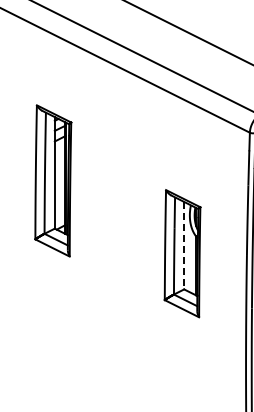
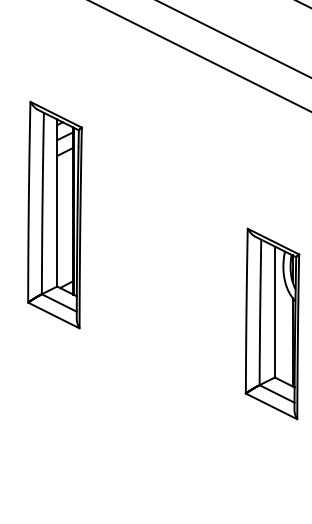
part: (53, 180) -> (55, 214), moved
line: (184, 245) -> (275, 311), dashed -> solid

